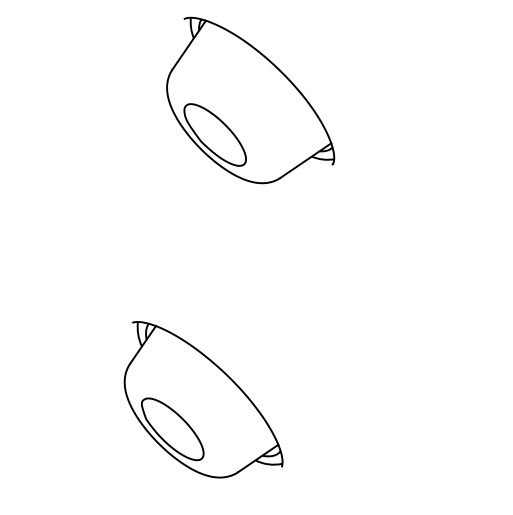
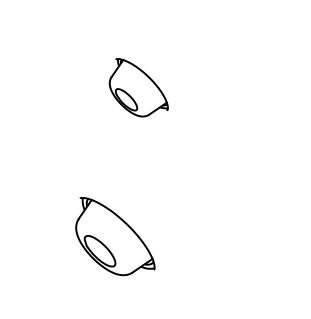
part: (250, 99) -> (138, 87), size x0.7

